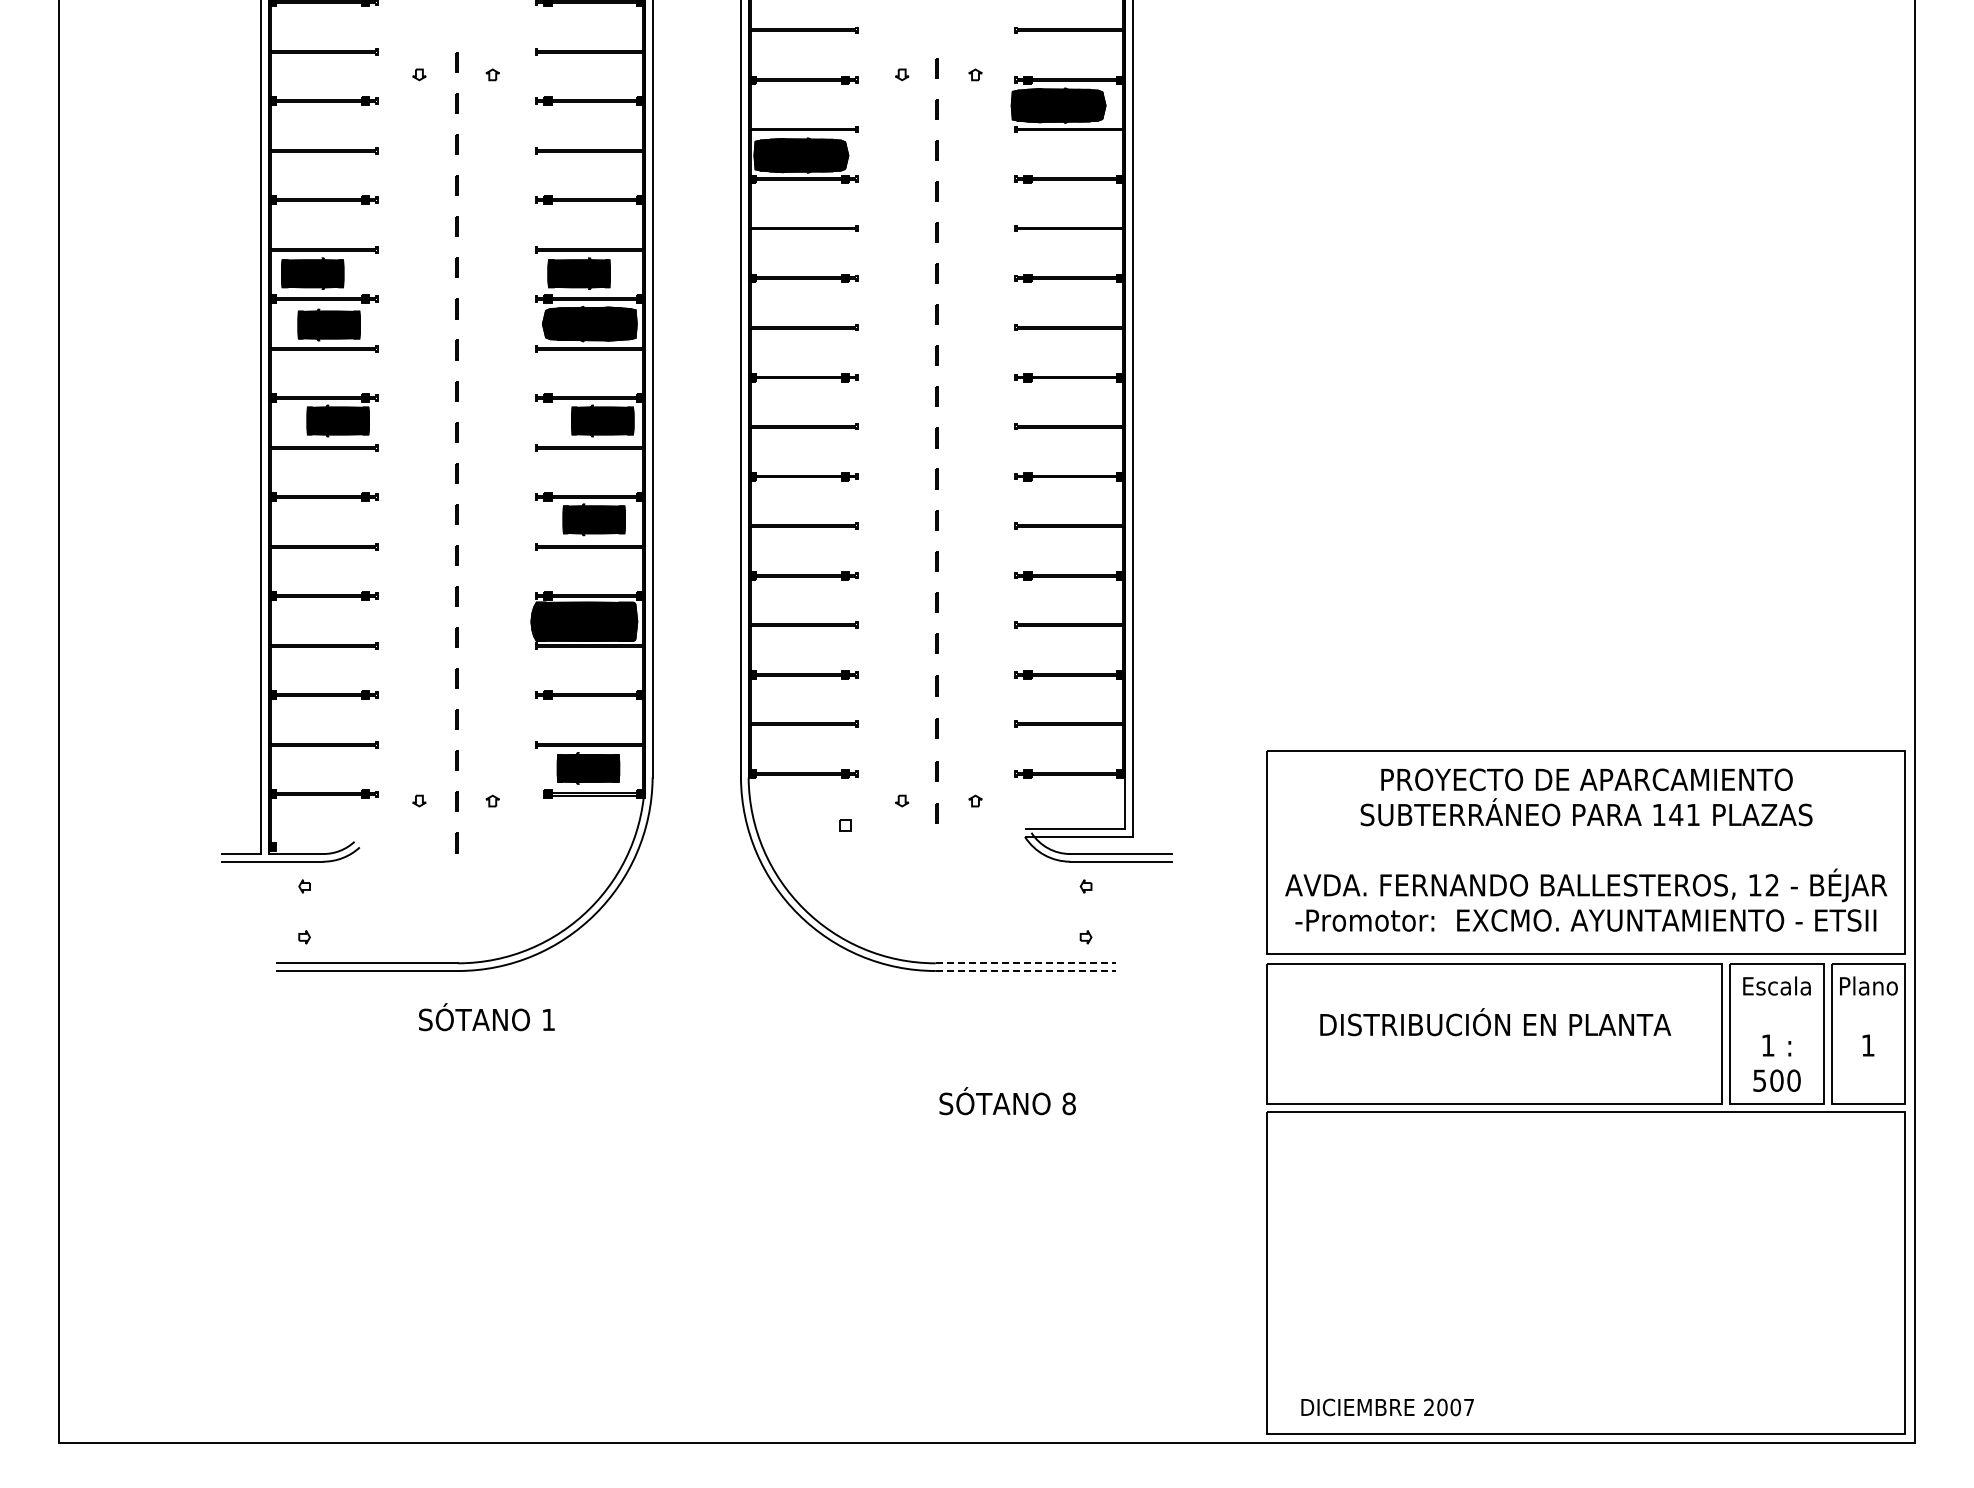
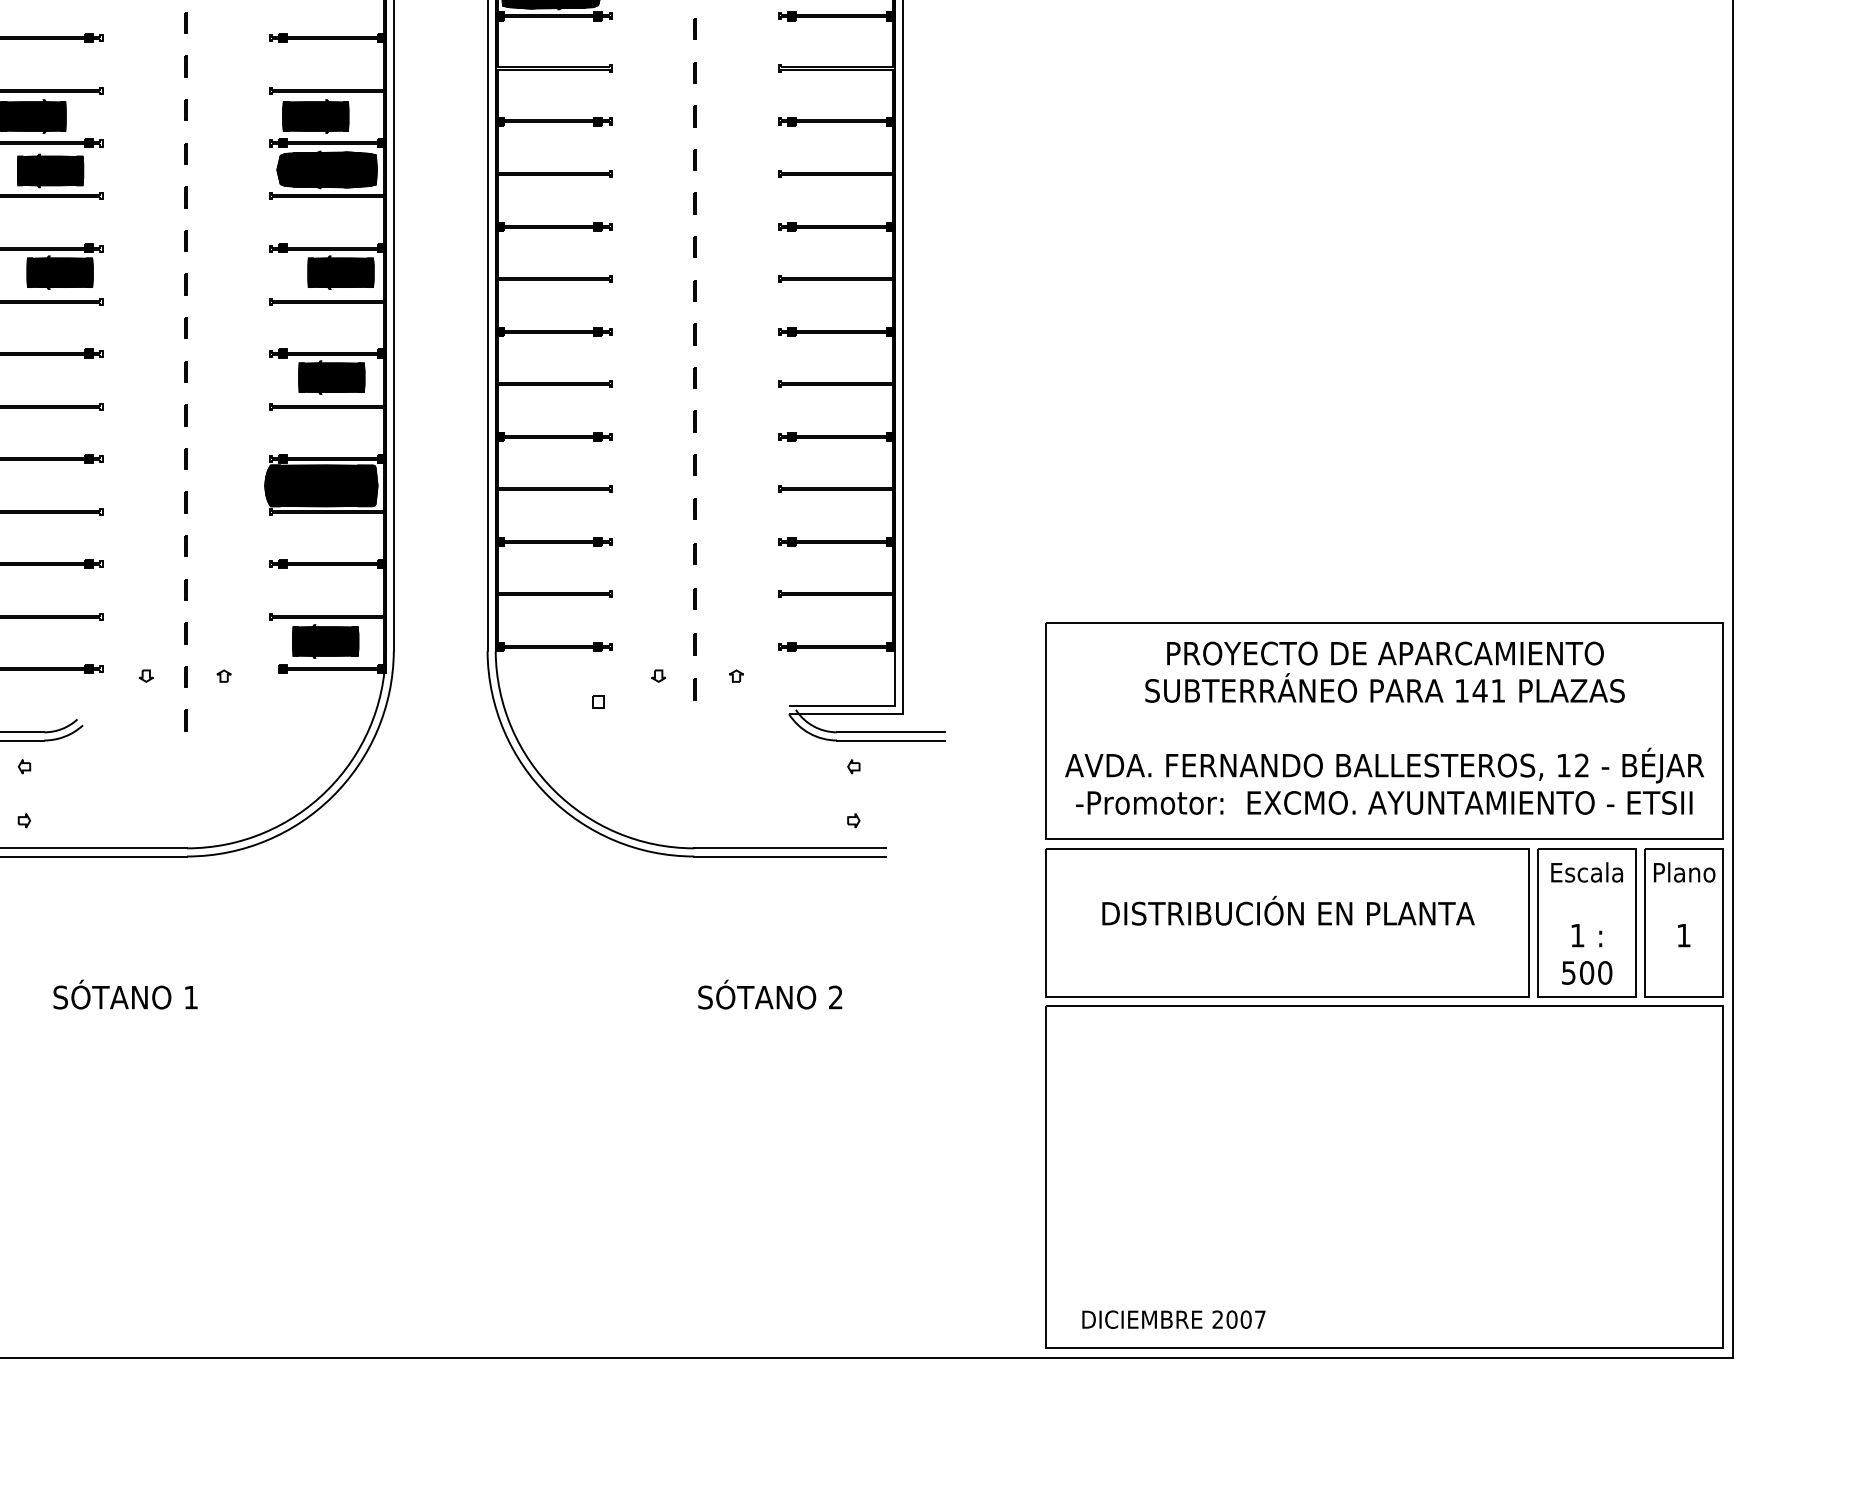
line: (1026, 963) -> (790, 848), dashed -> solid
line: (1026, 971) -> (790, 857), dashed -> solid
text: (486, 1017) -> (125, 994), moved
text: (1068, 1103) -> (835, 997), 8 -> 2

